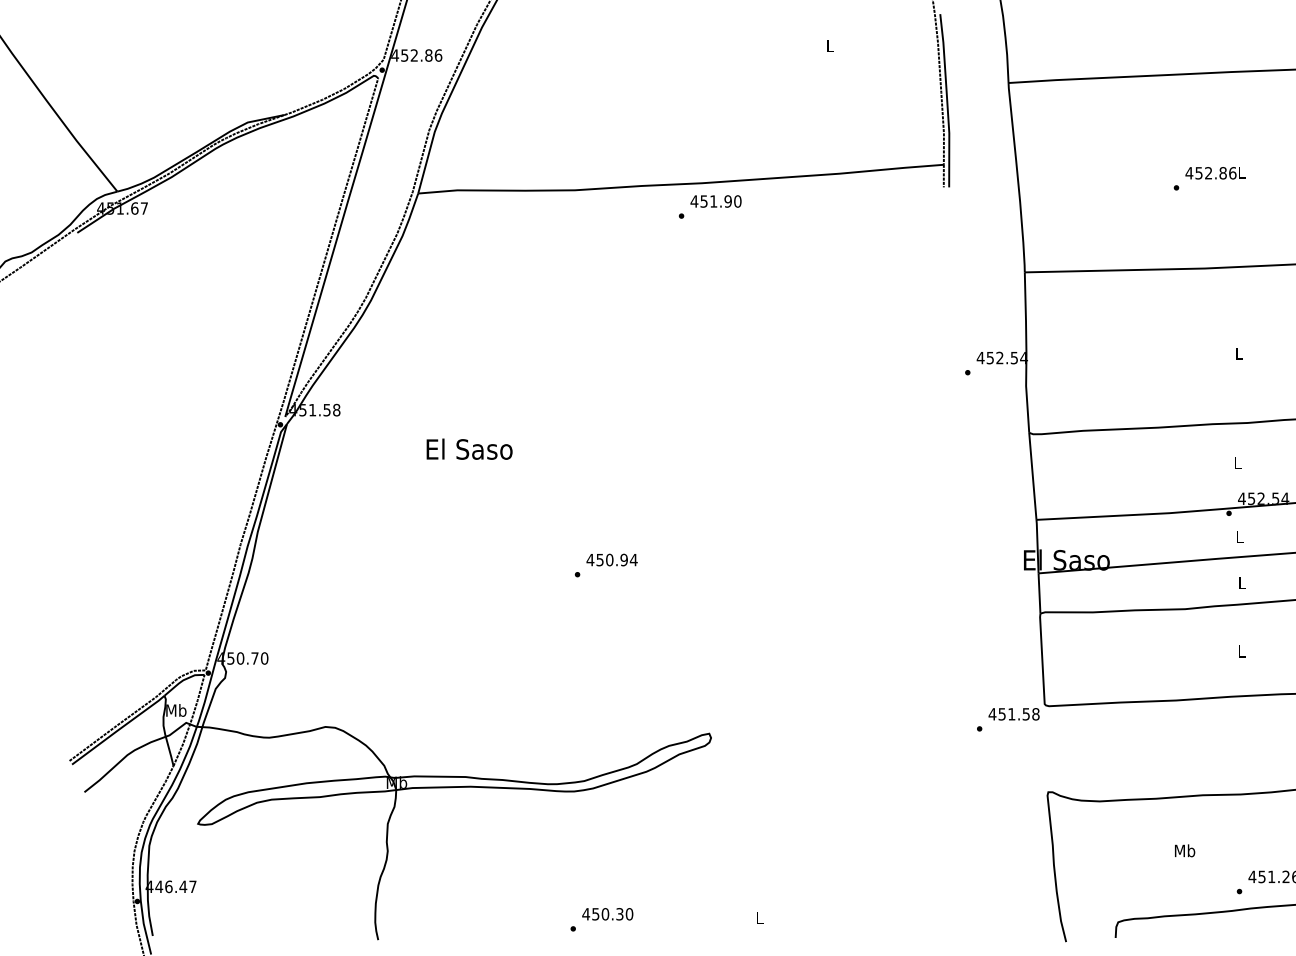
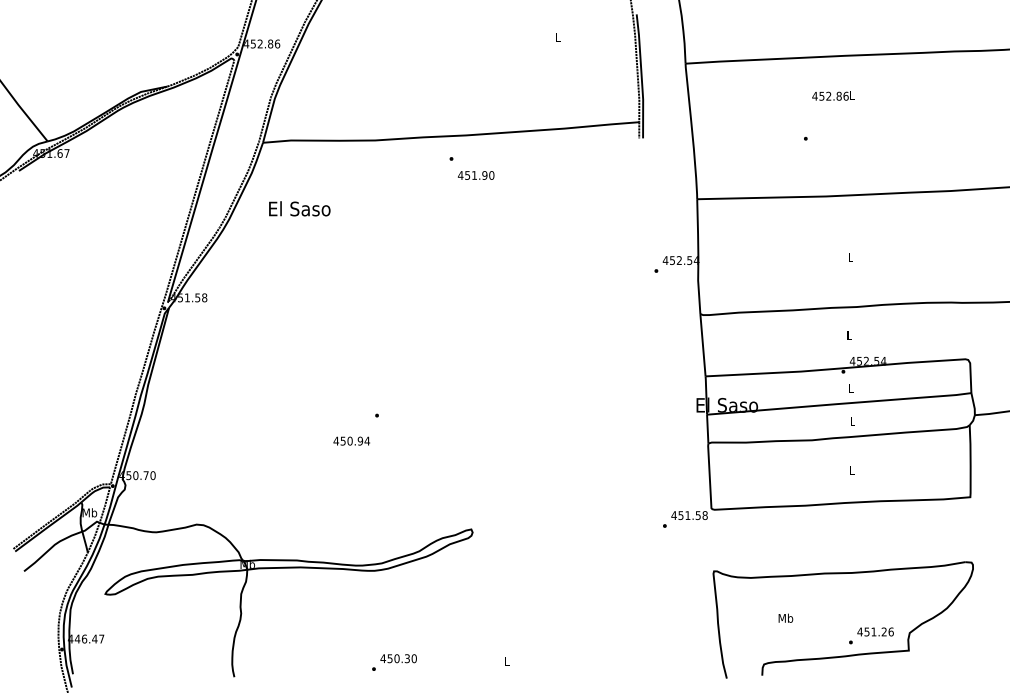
text: (1215, 172) -> (833, 95), moved
text: (716, 201) -> (476, 175), moved
text: (469, 448) -> (299, 208), moved
text: (611, 559) -> (351, 440), moved
text: (1184, 849) -> (785, 617), moved

